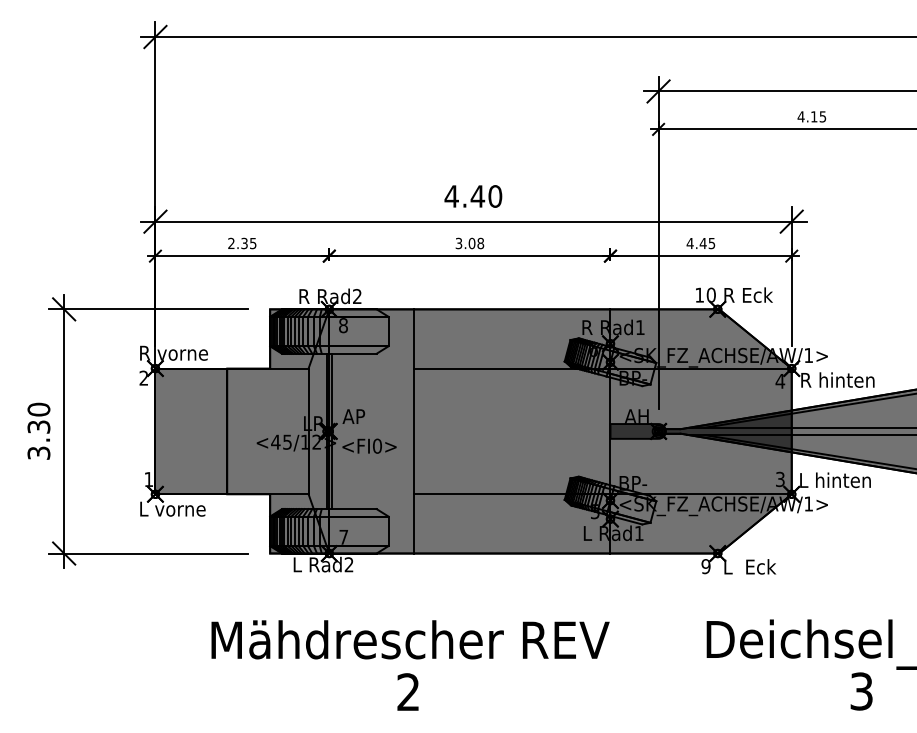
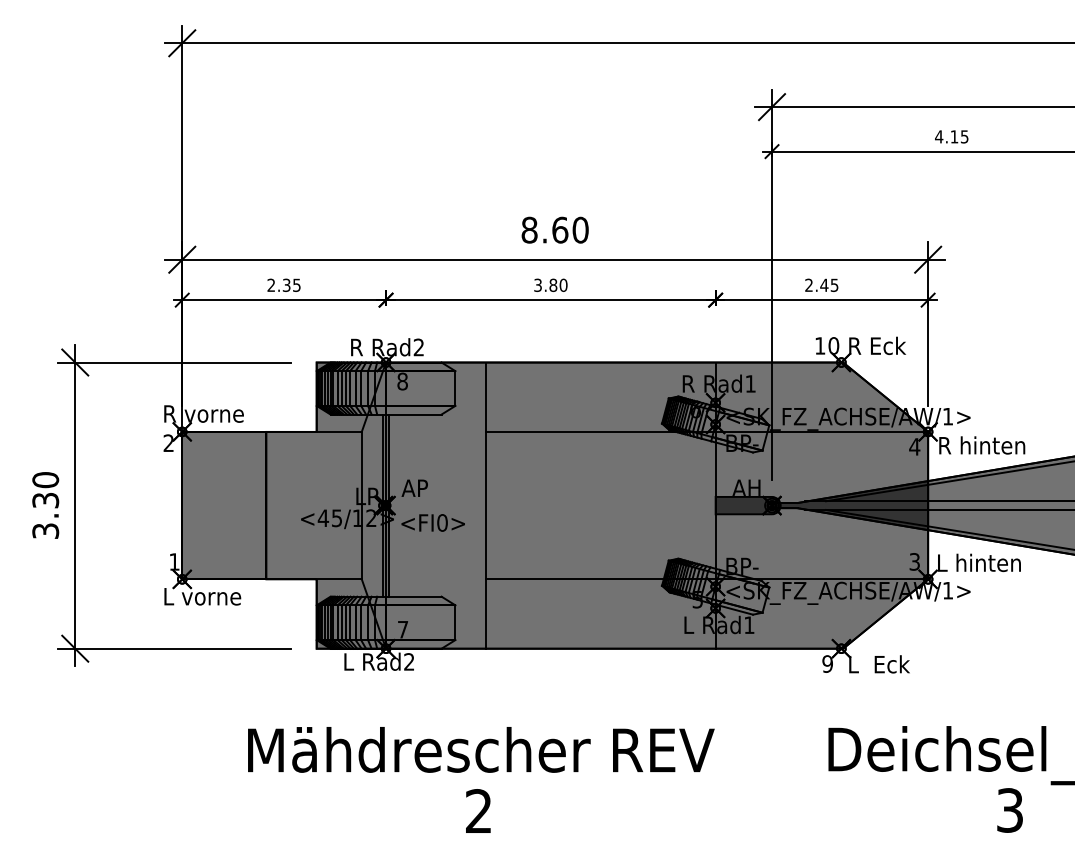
text: (464, 195) -> (544, 229), 4.40 -> 8.60
text: (689, 242) -> (808, 284), 4.45 -> 2.45
text: (476, 243) -> (558, 285), 3.08 -> 3.80

